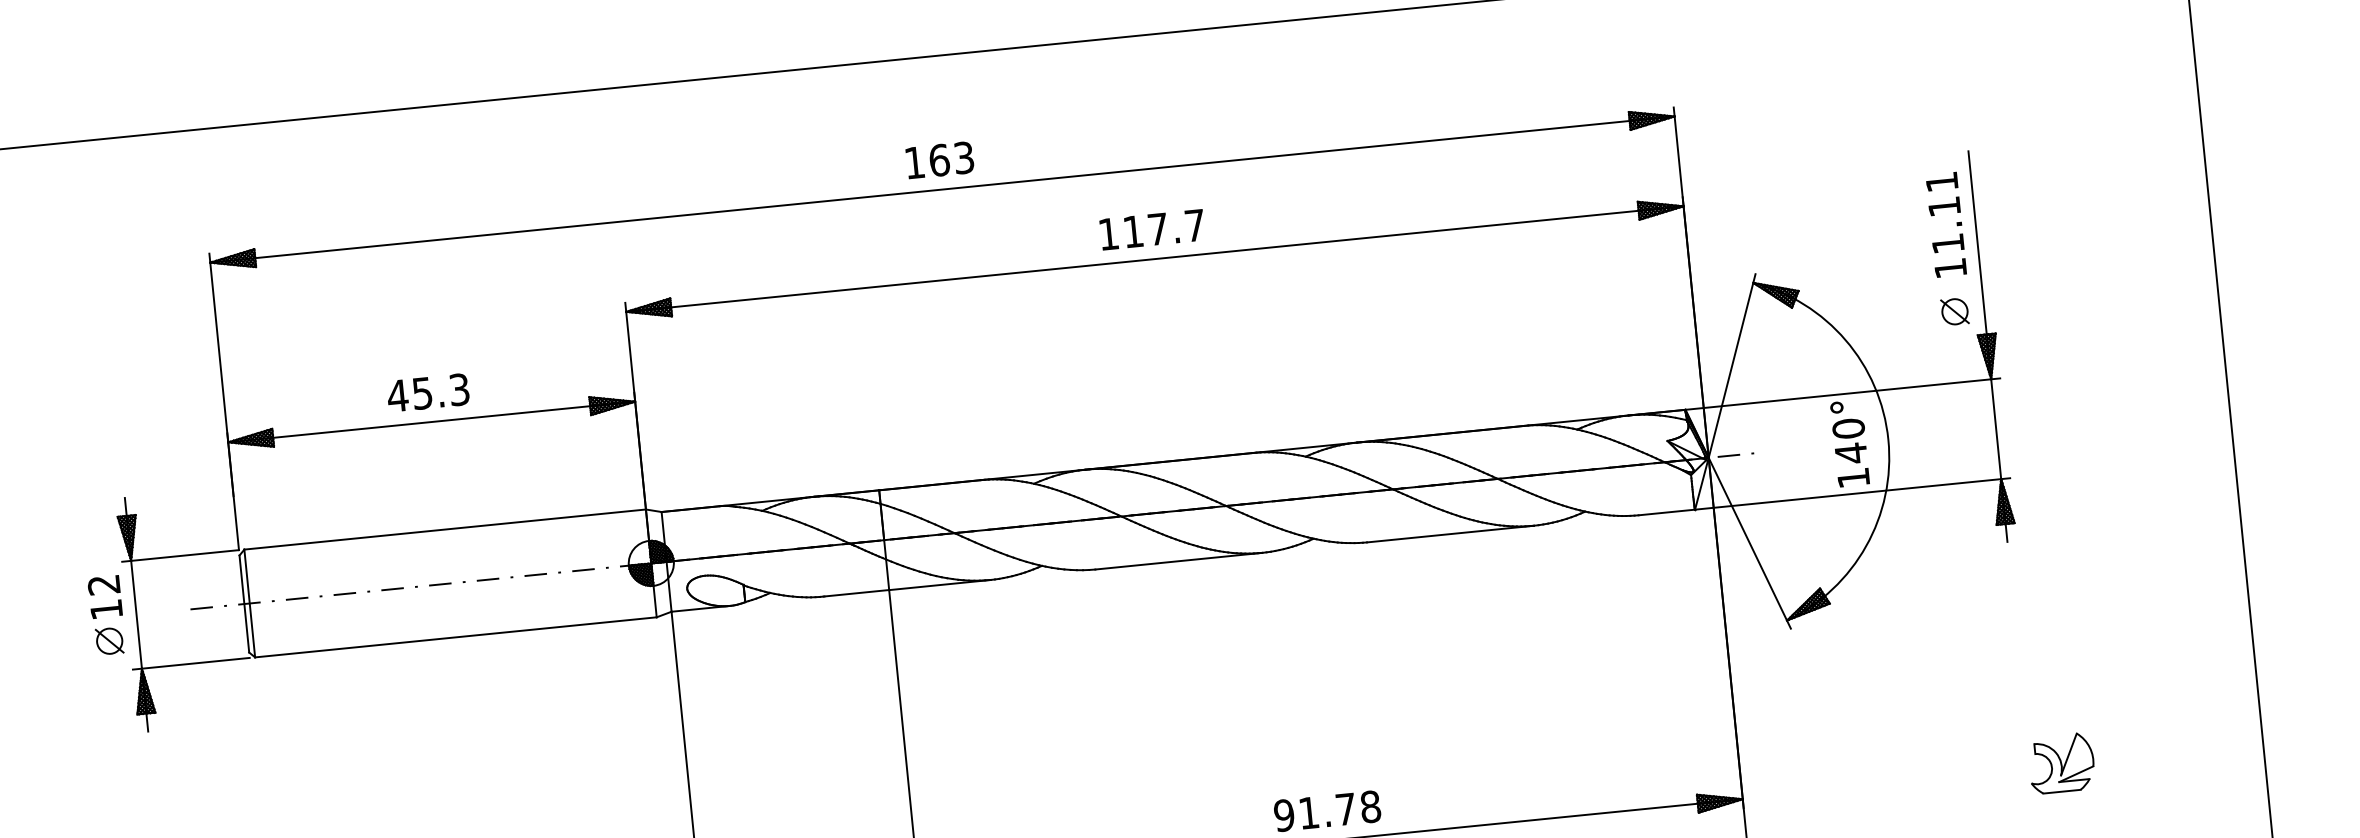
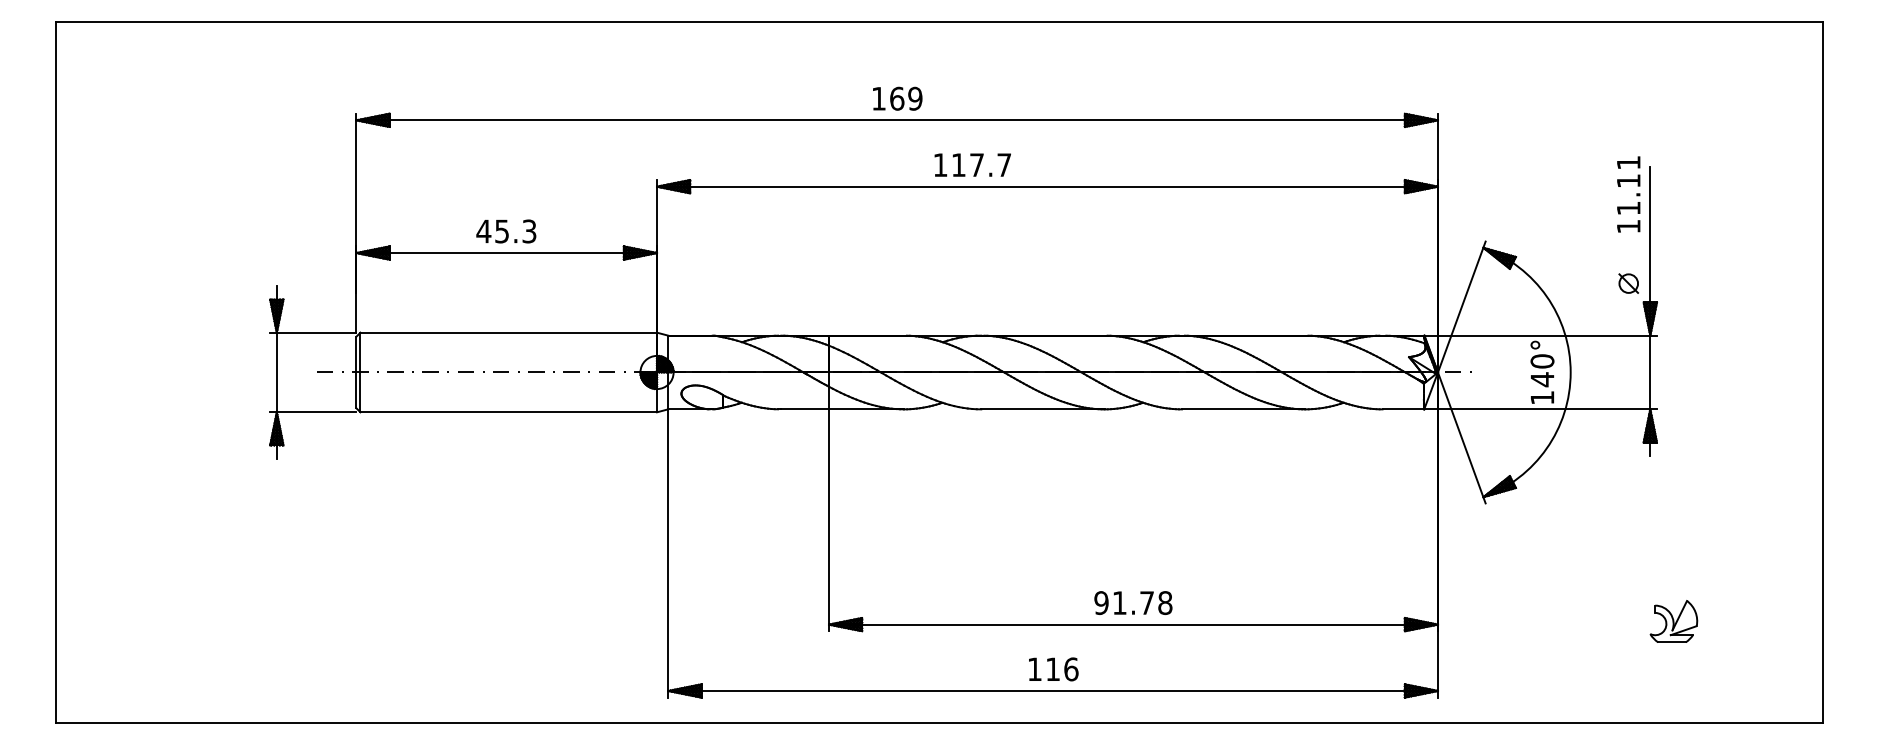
text: (964, 157) -> (915, 98), 163 -> 169
text: (1945, 224) -> (1628, 194), moved
text: (1151, 229) -> (972, 164), moved
part: (106, 616) -> (254, 371), removed

